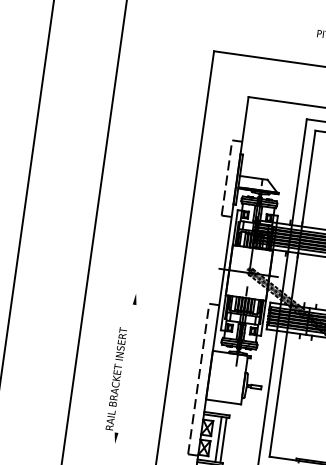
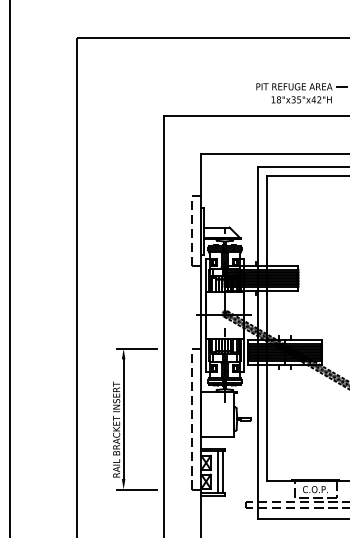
line: (149, 295) -> (136, 348), added
line: (125, 369) -> (123, 419), added
line: (128, 445) -> (136, 489), added

